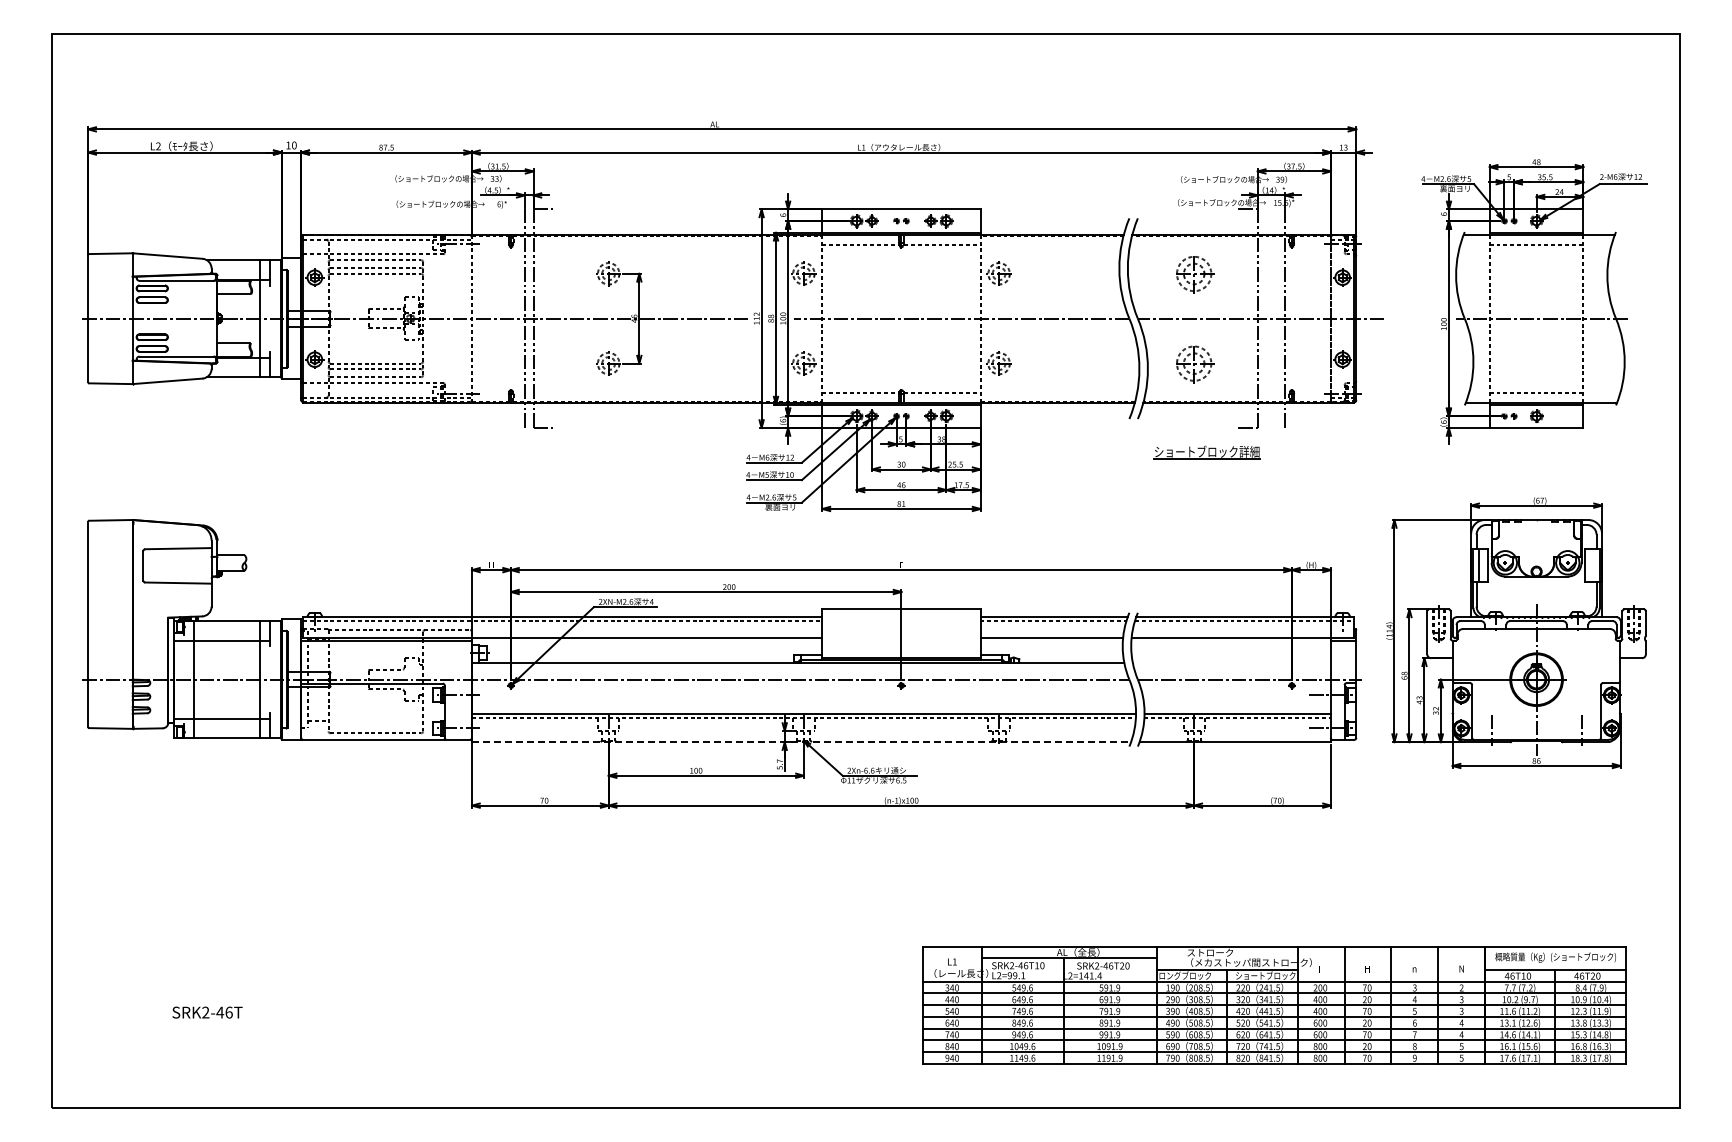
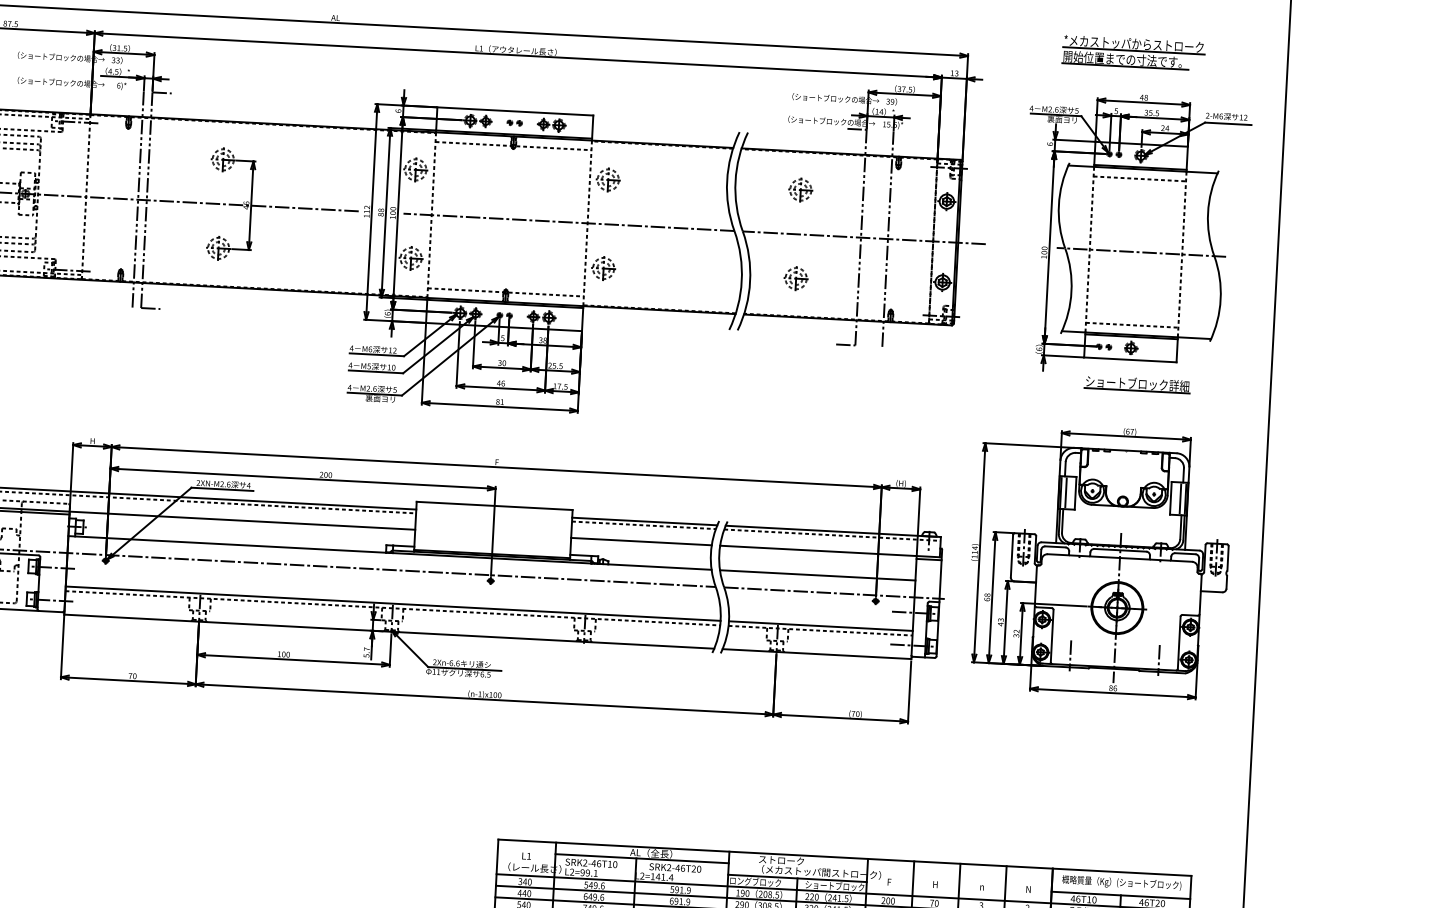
part: (1523, 117) -> (1133, 52), added
part: (1194, 273) -> (800, 189), size x0.62
part: (1194, 363) -> (796, 278), size x0.62
part: (1206, 452) -> (1136, 384), moved
line: (1594, 565) -> (1180, 498), added
line: (1231, 662) -> (817, 575), added
line: (801, 742) -> (389, 632), dashed -> solid

